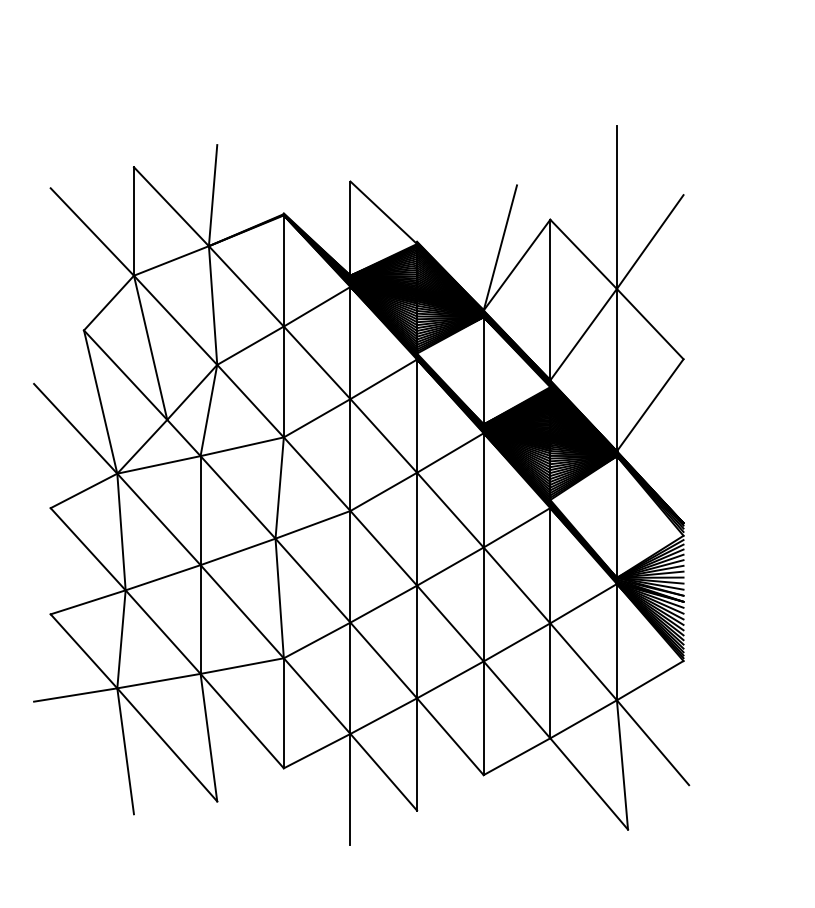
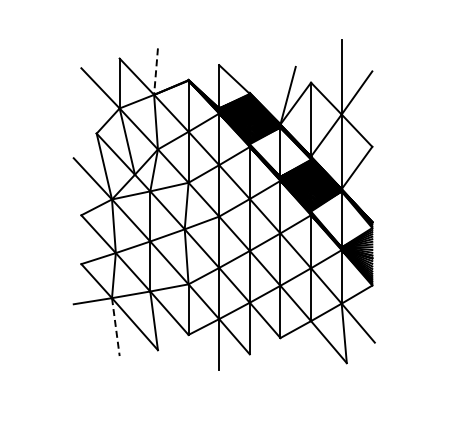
line: (214, 197) -> (156, 72), solid -> dashed
line: (124, 752) -> (115, 327), solid -> dashed

